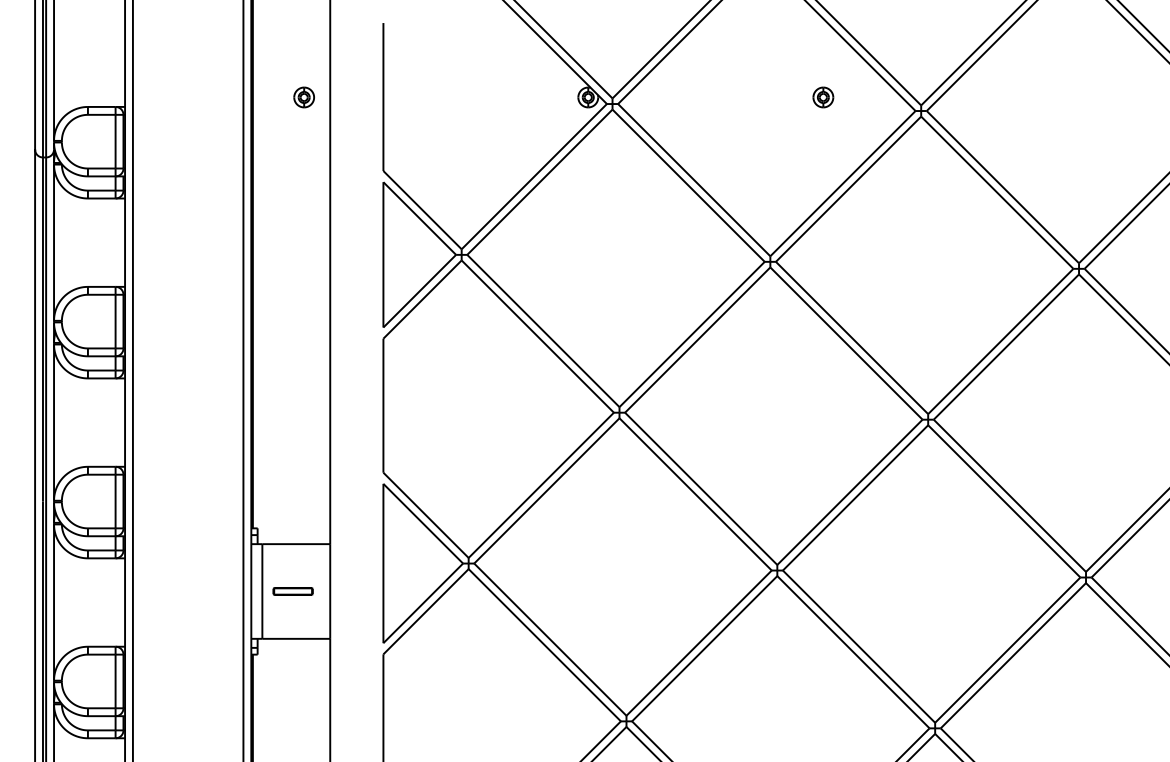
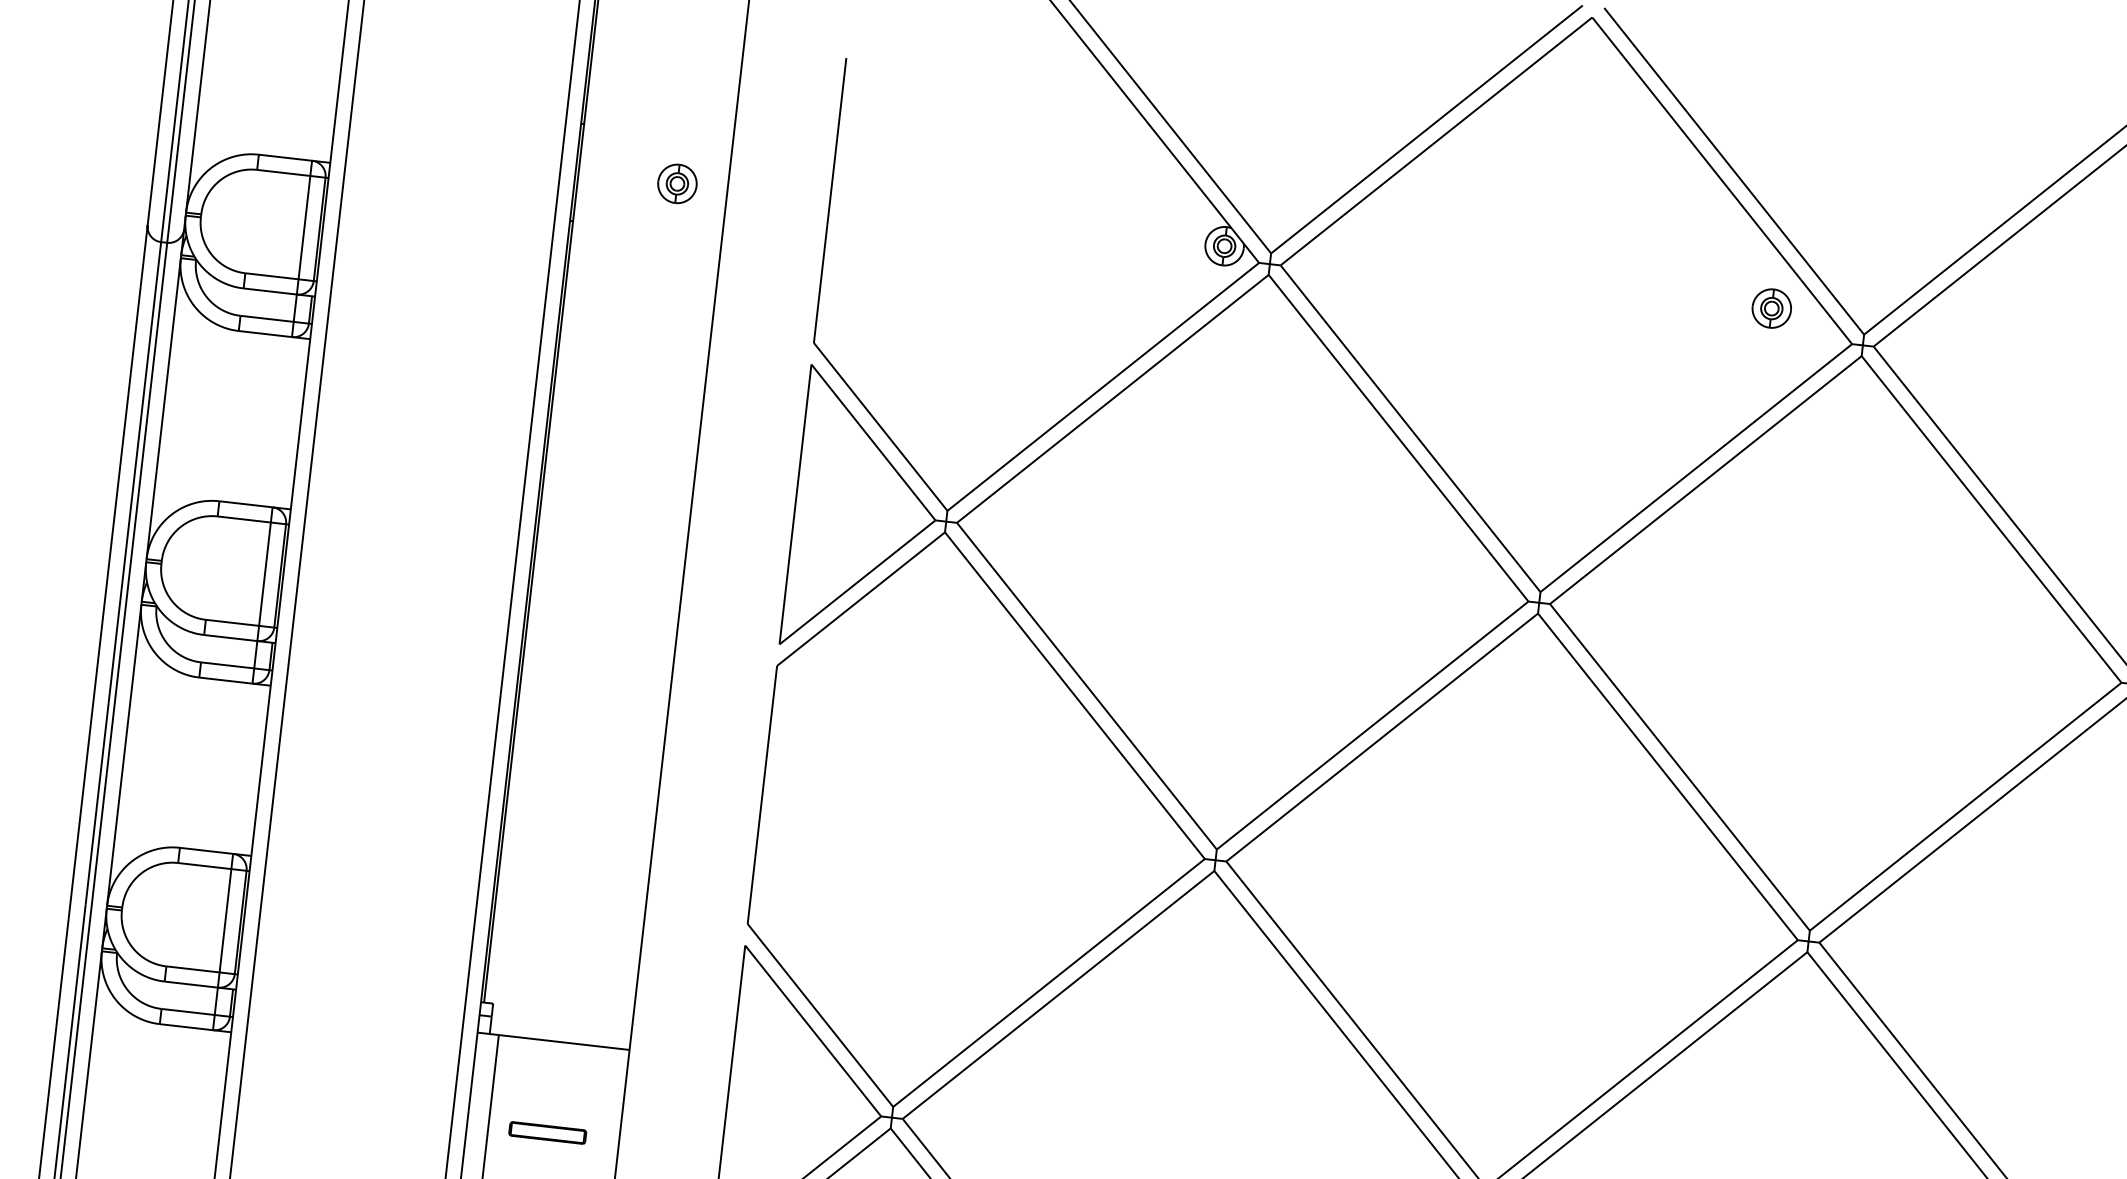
part: (823, 97) -> (1772, 308), moved

